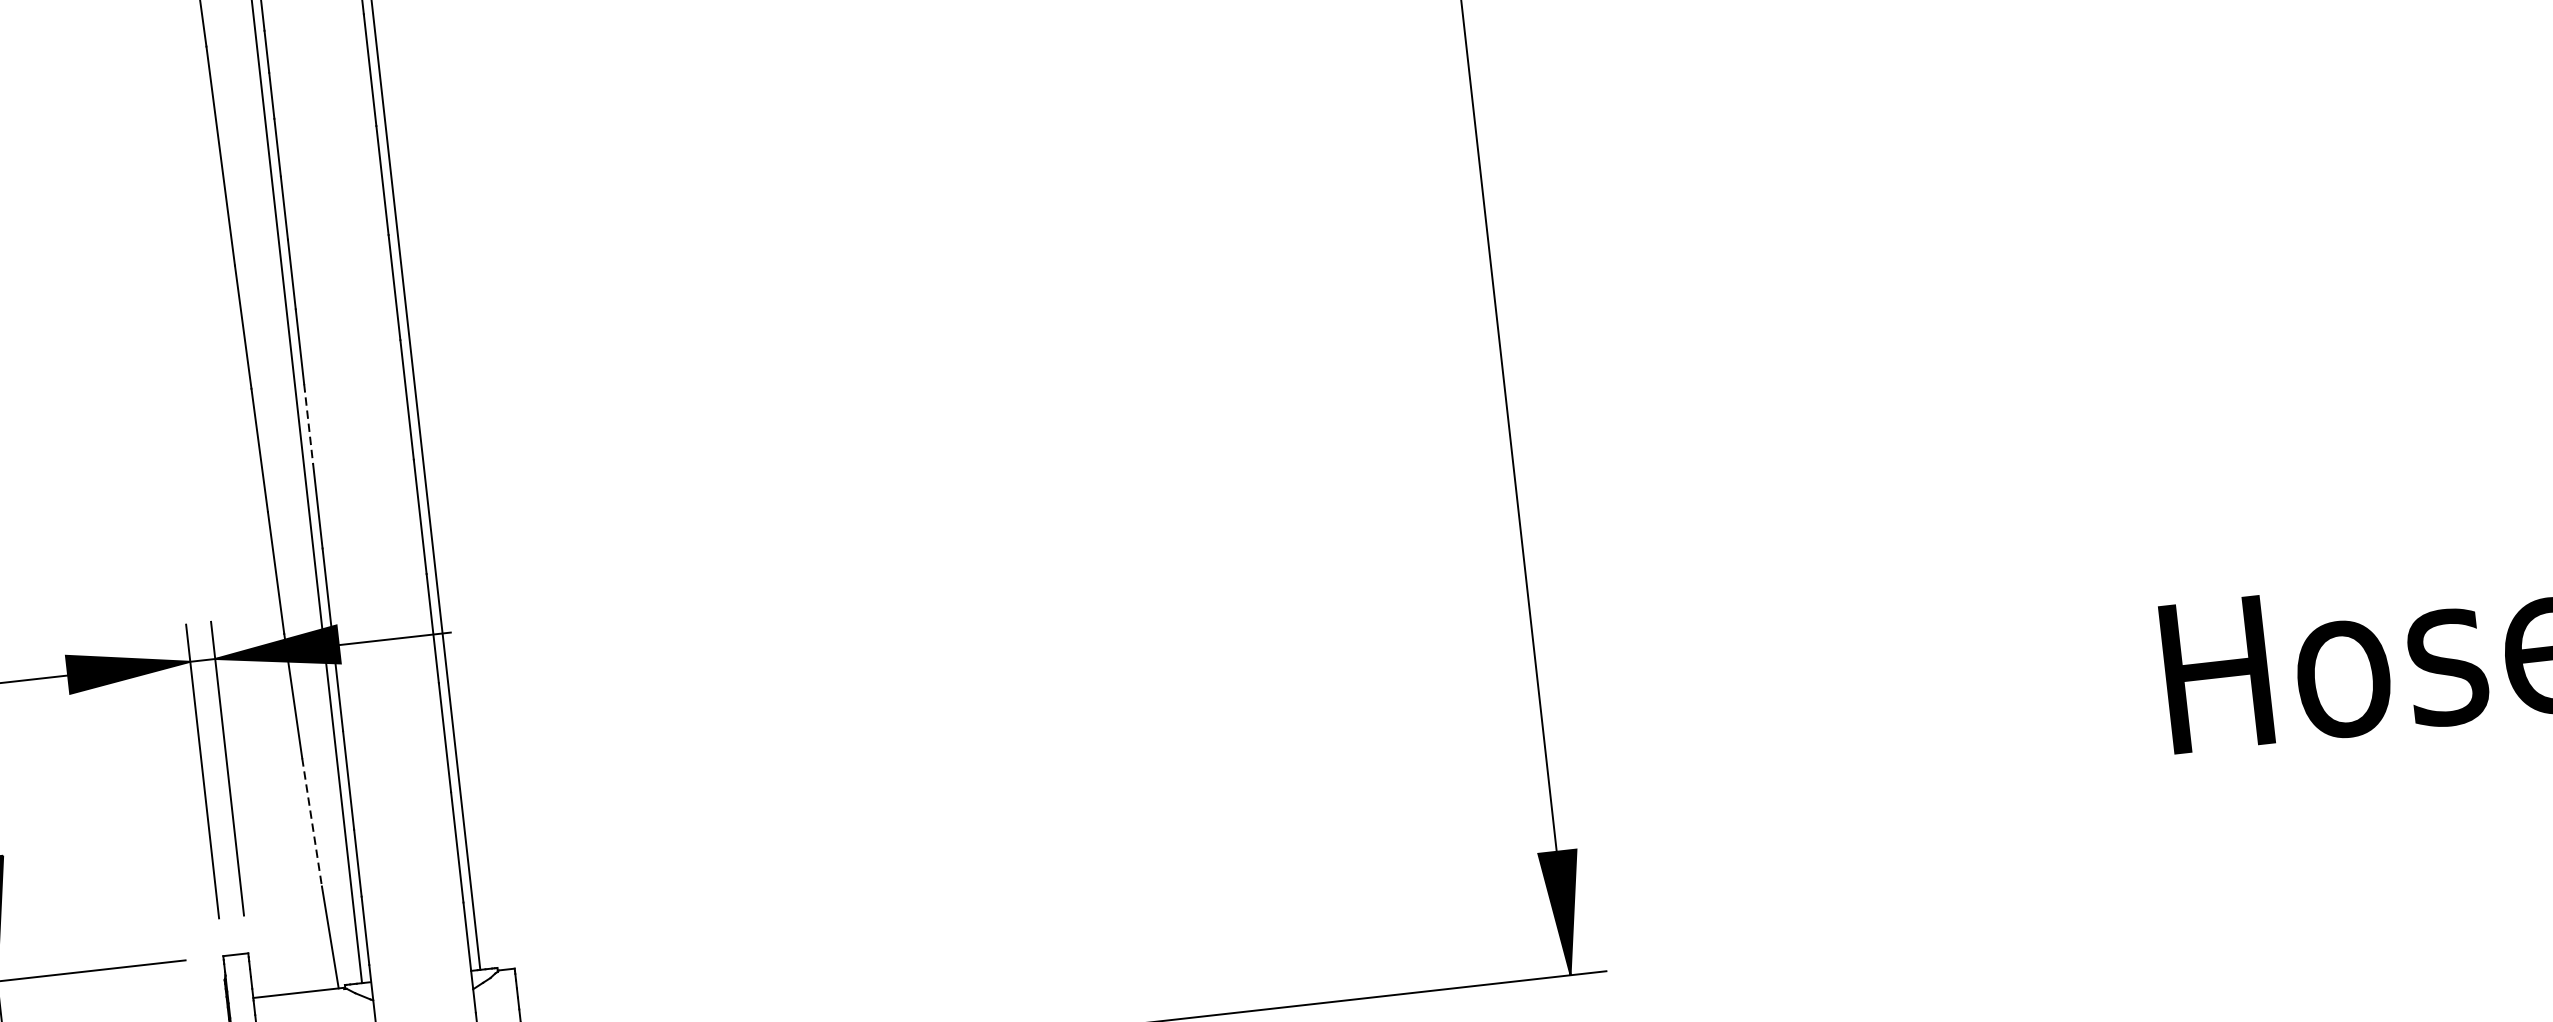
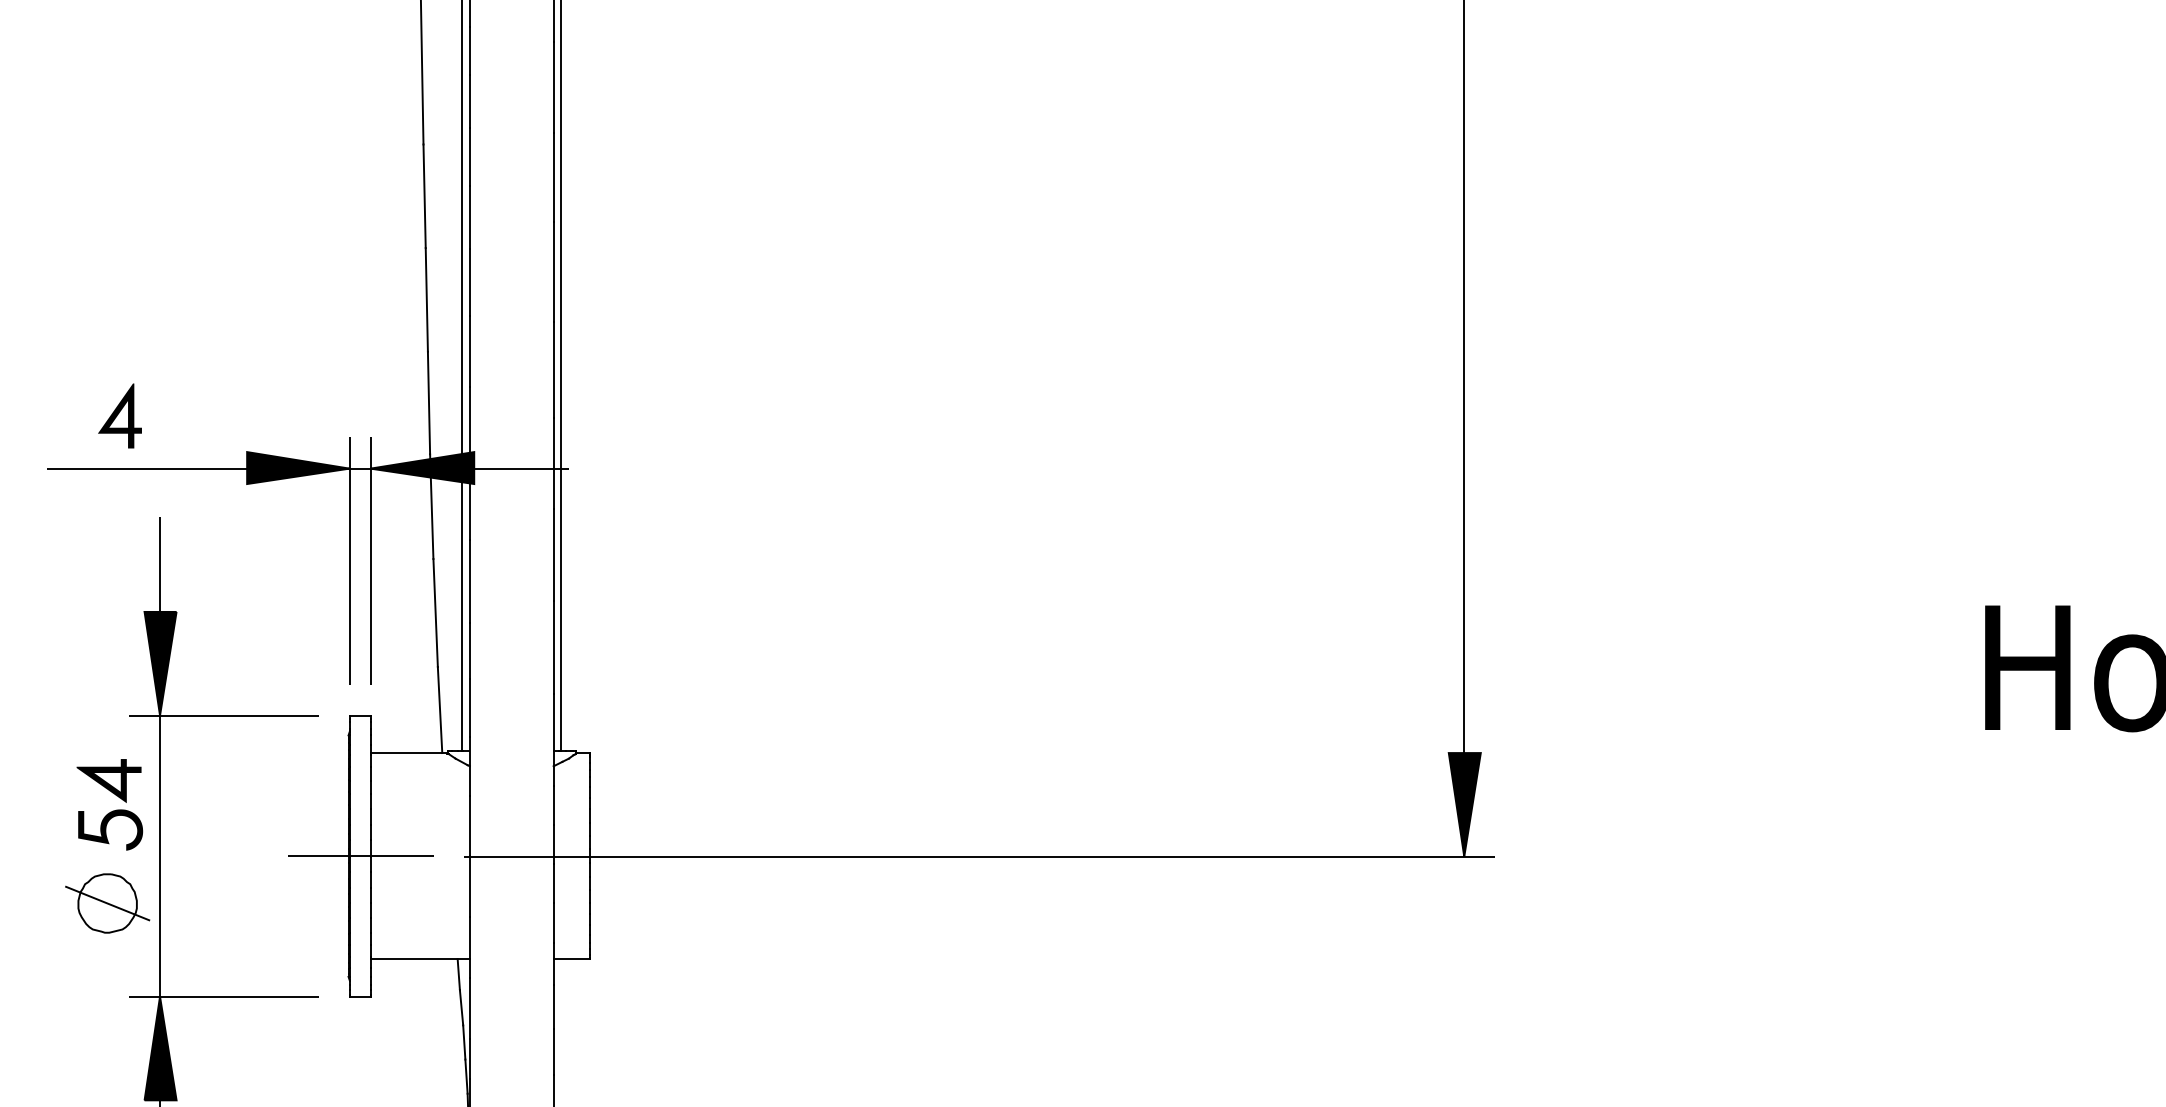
line: (308, 423) -> (469, 282), dashed -> solid
line: (311, 822) -> (435, 613), dashed -> solid

